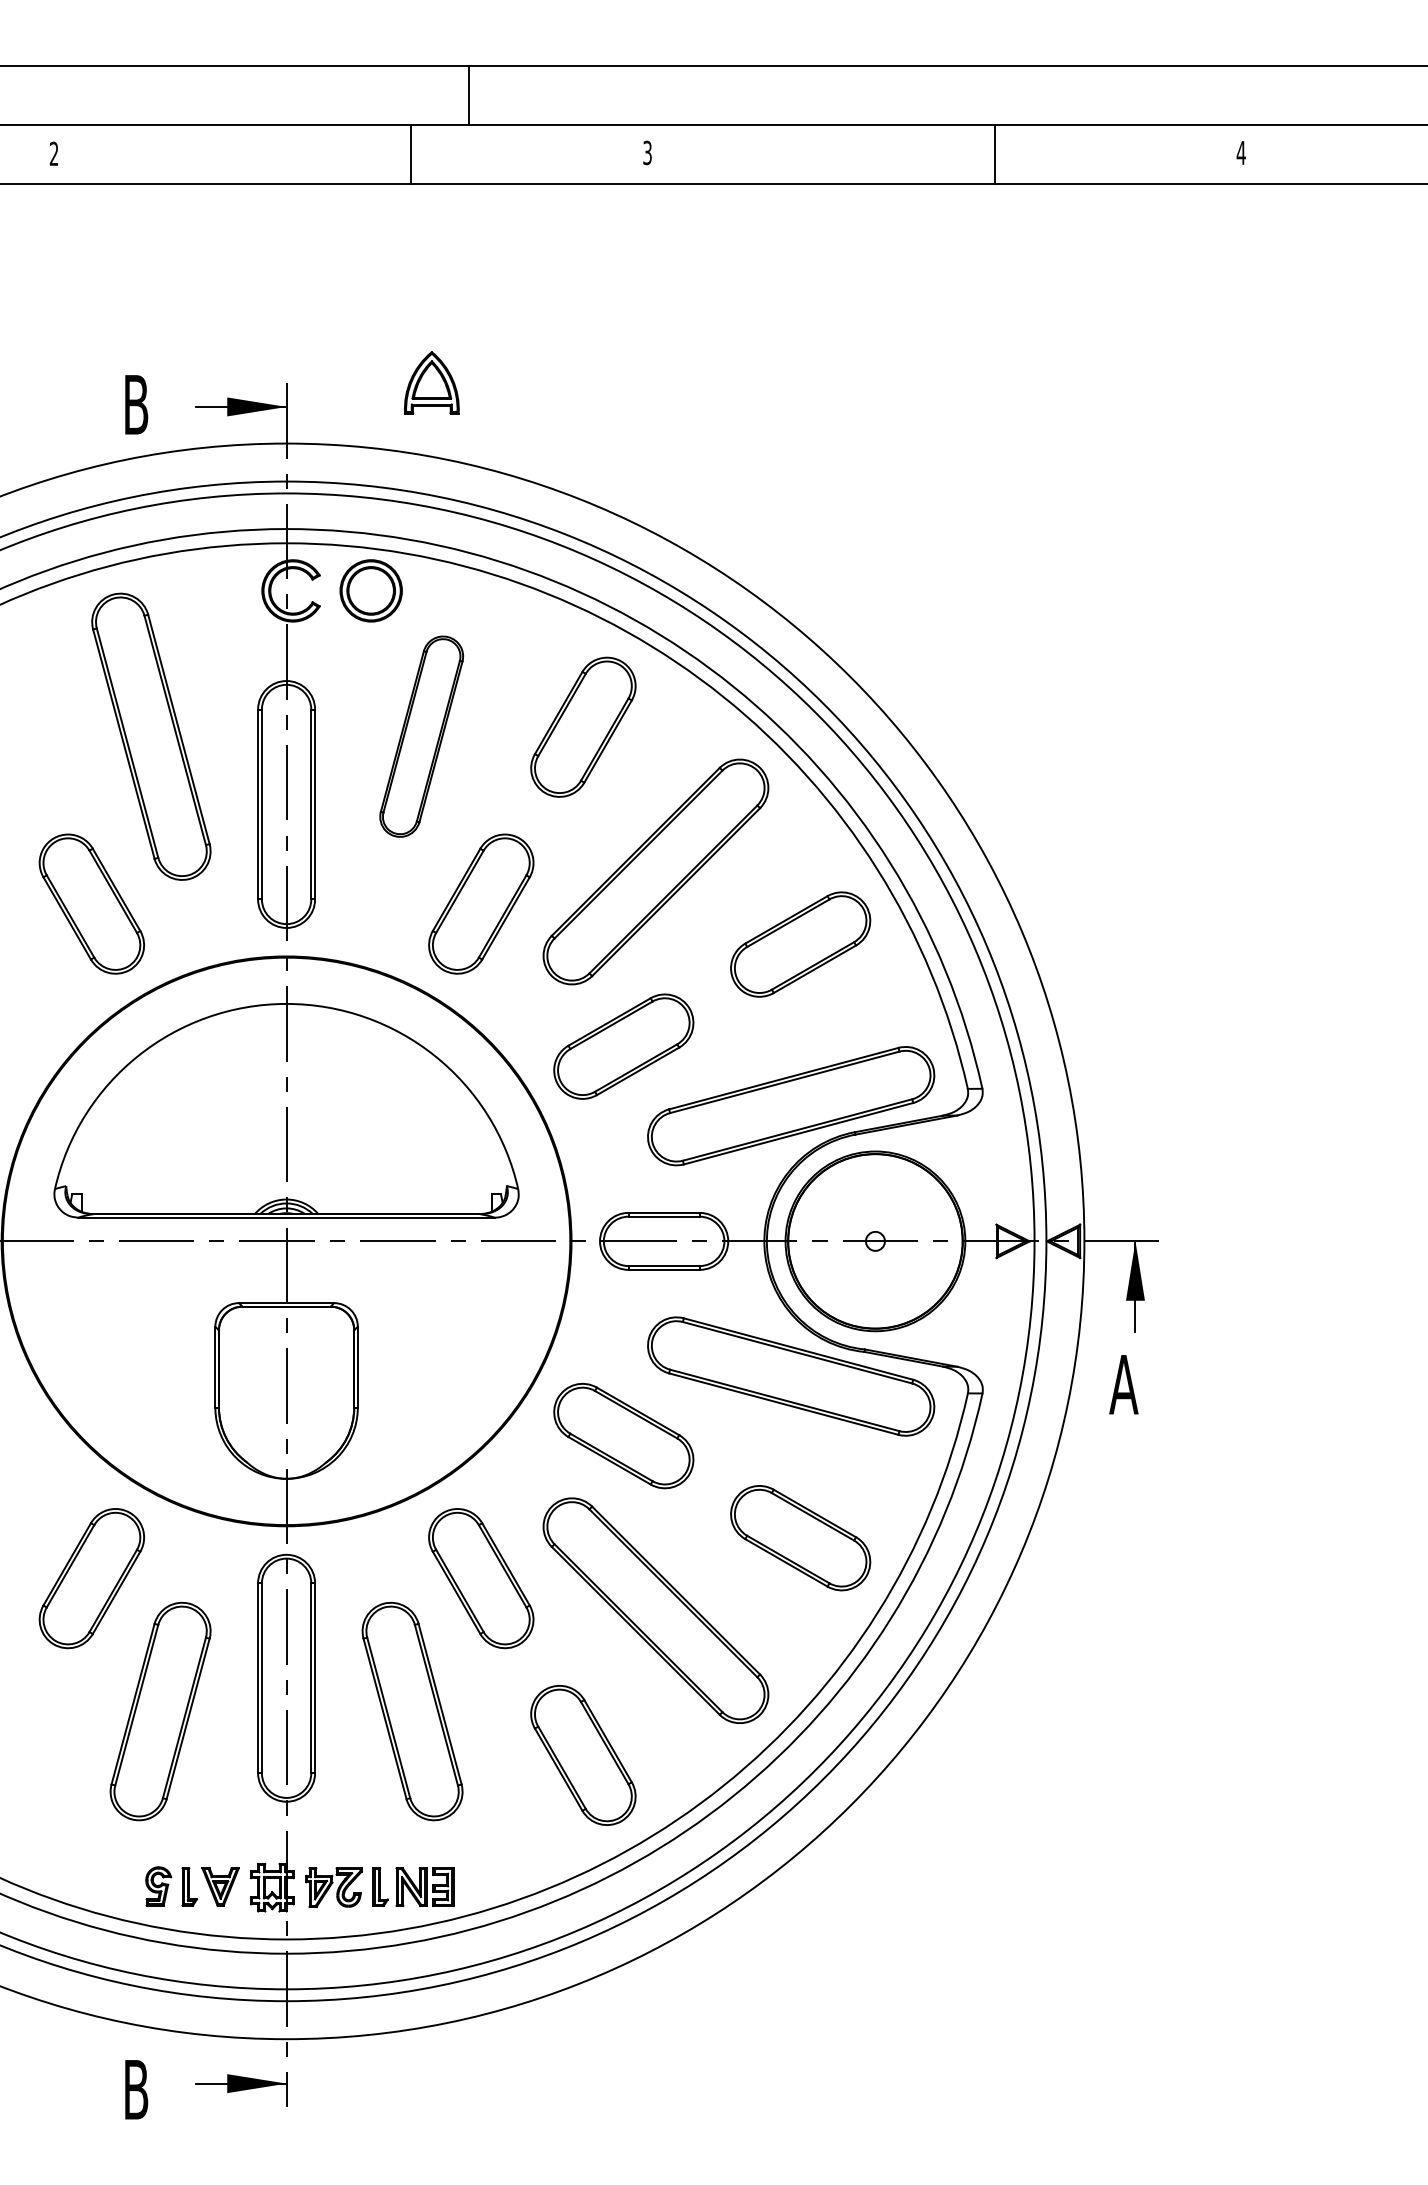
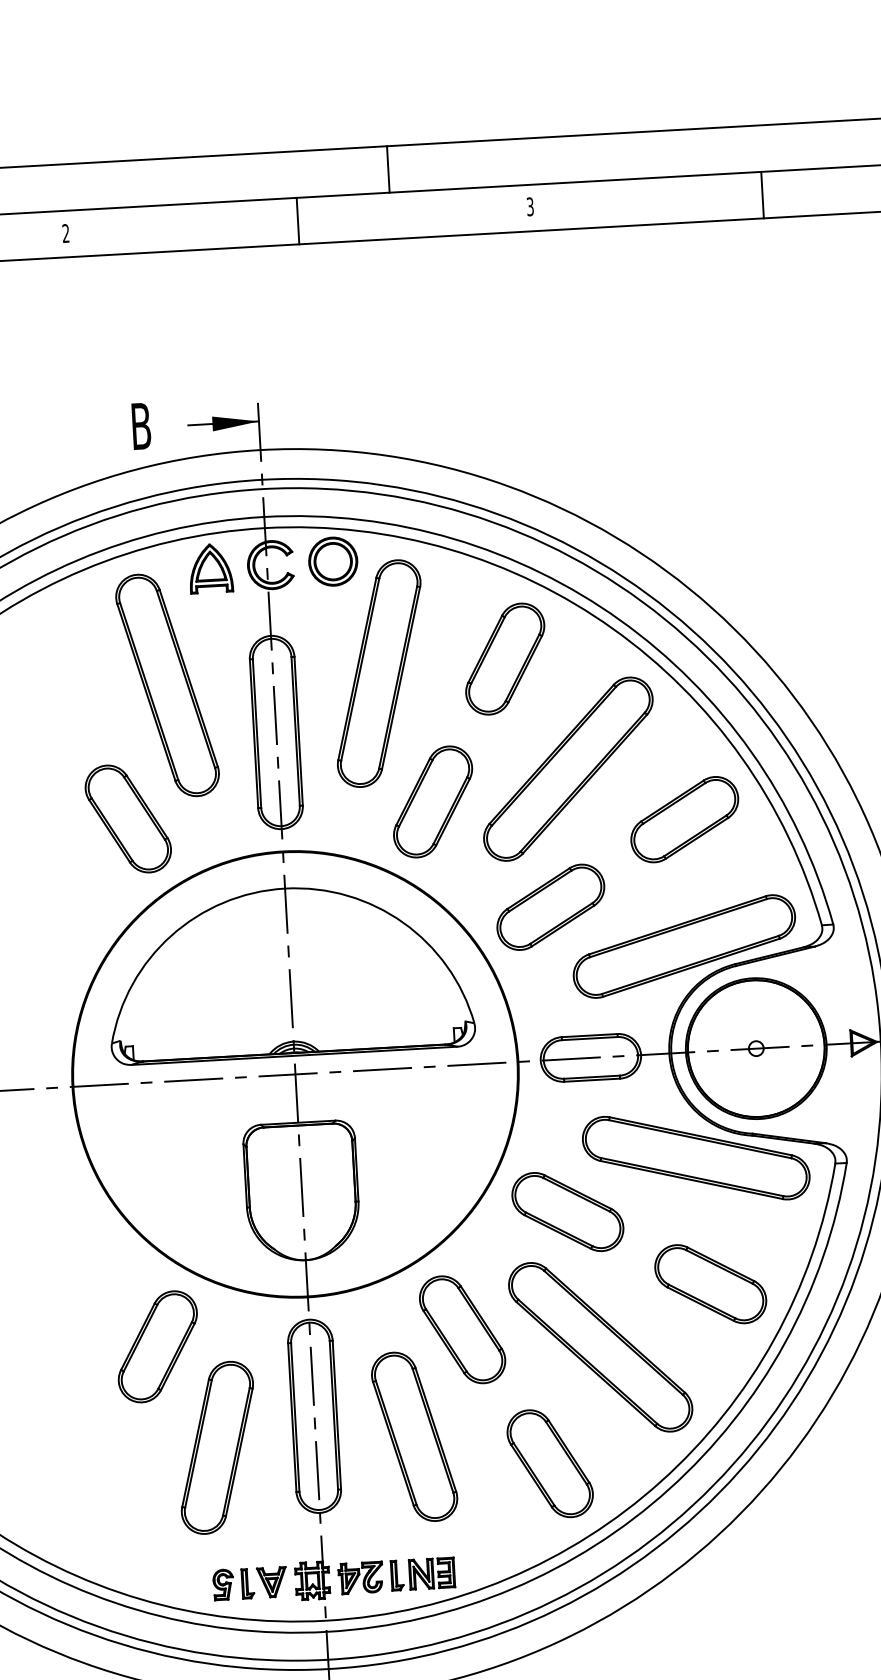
line: (410, 154) -> (297, 221), moved
line: (995, 154) -> (762, 195), moved
part: (431, 382) -> (210, 568), moved
part: (421, 736) -> (378, 673), size x1.43

